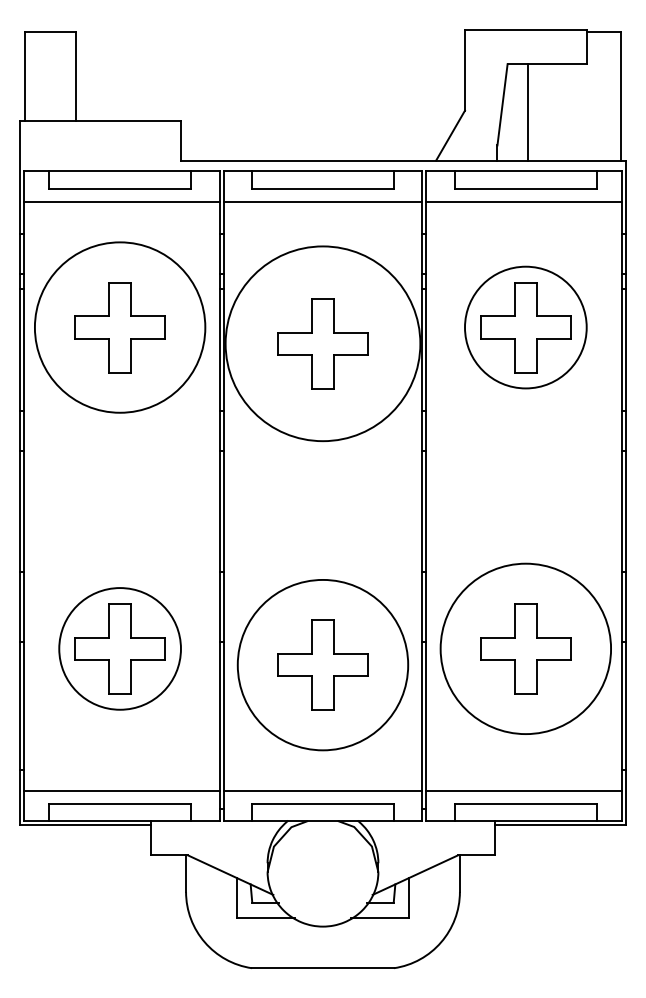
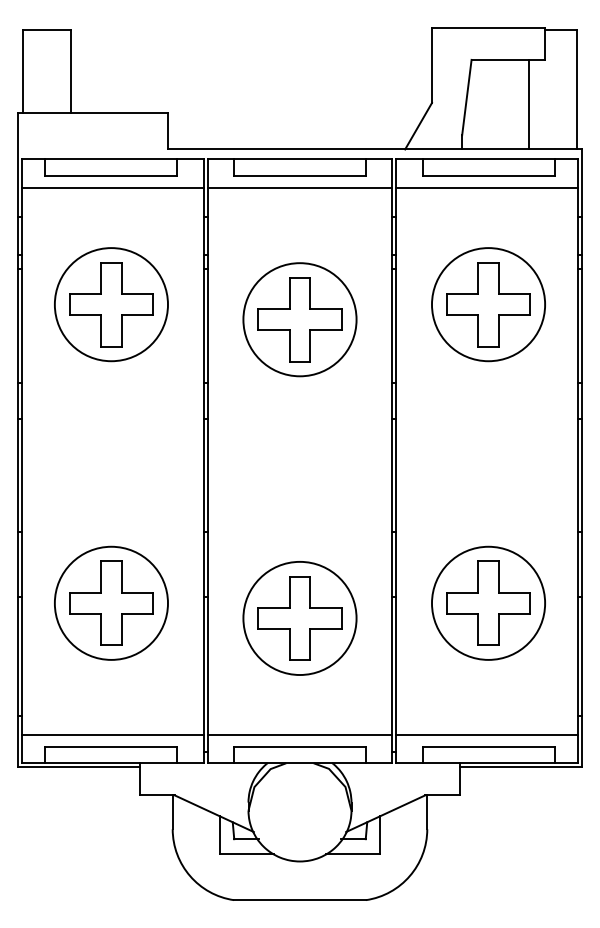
line: (527, 112) -> (529, 104), moved
circle: (119, 327) -> (110, 304), size x0.71
circle: (322, 343) -> (299, 319), size x0.62
circle: (525, 647) -> (488, 602), size x0.71
circle: (322, 665) -> (299, 618), size x0.71

